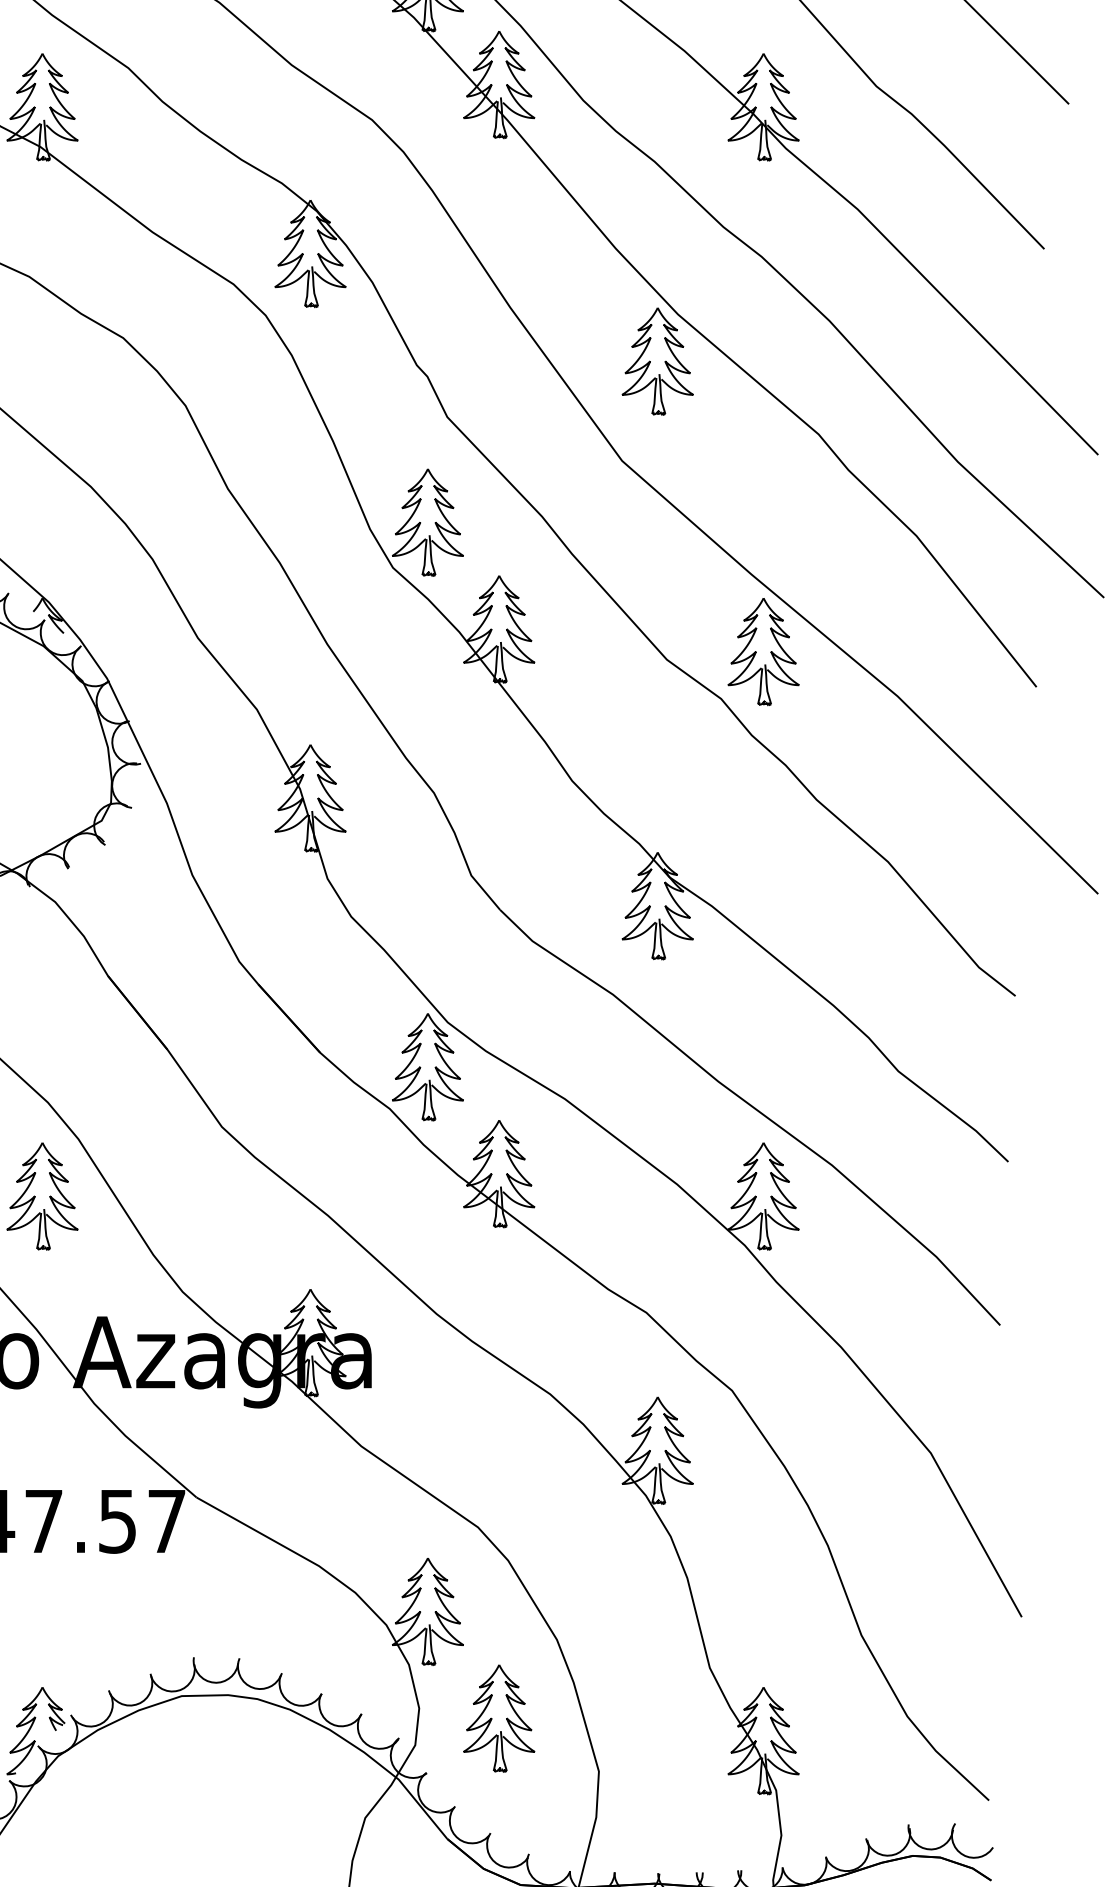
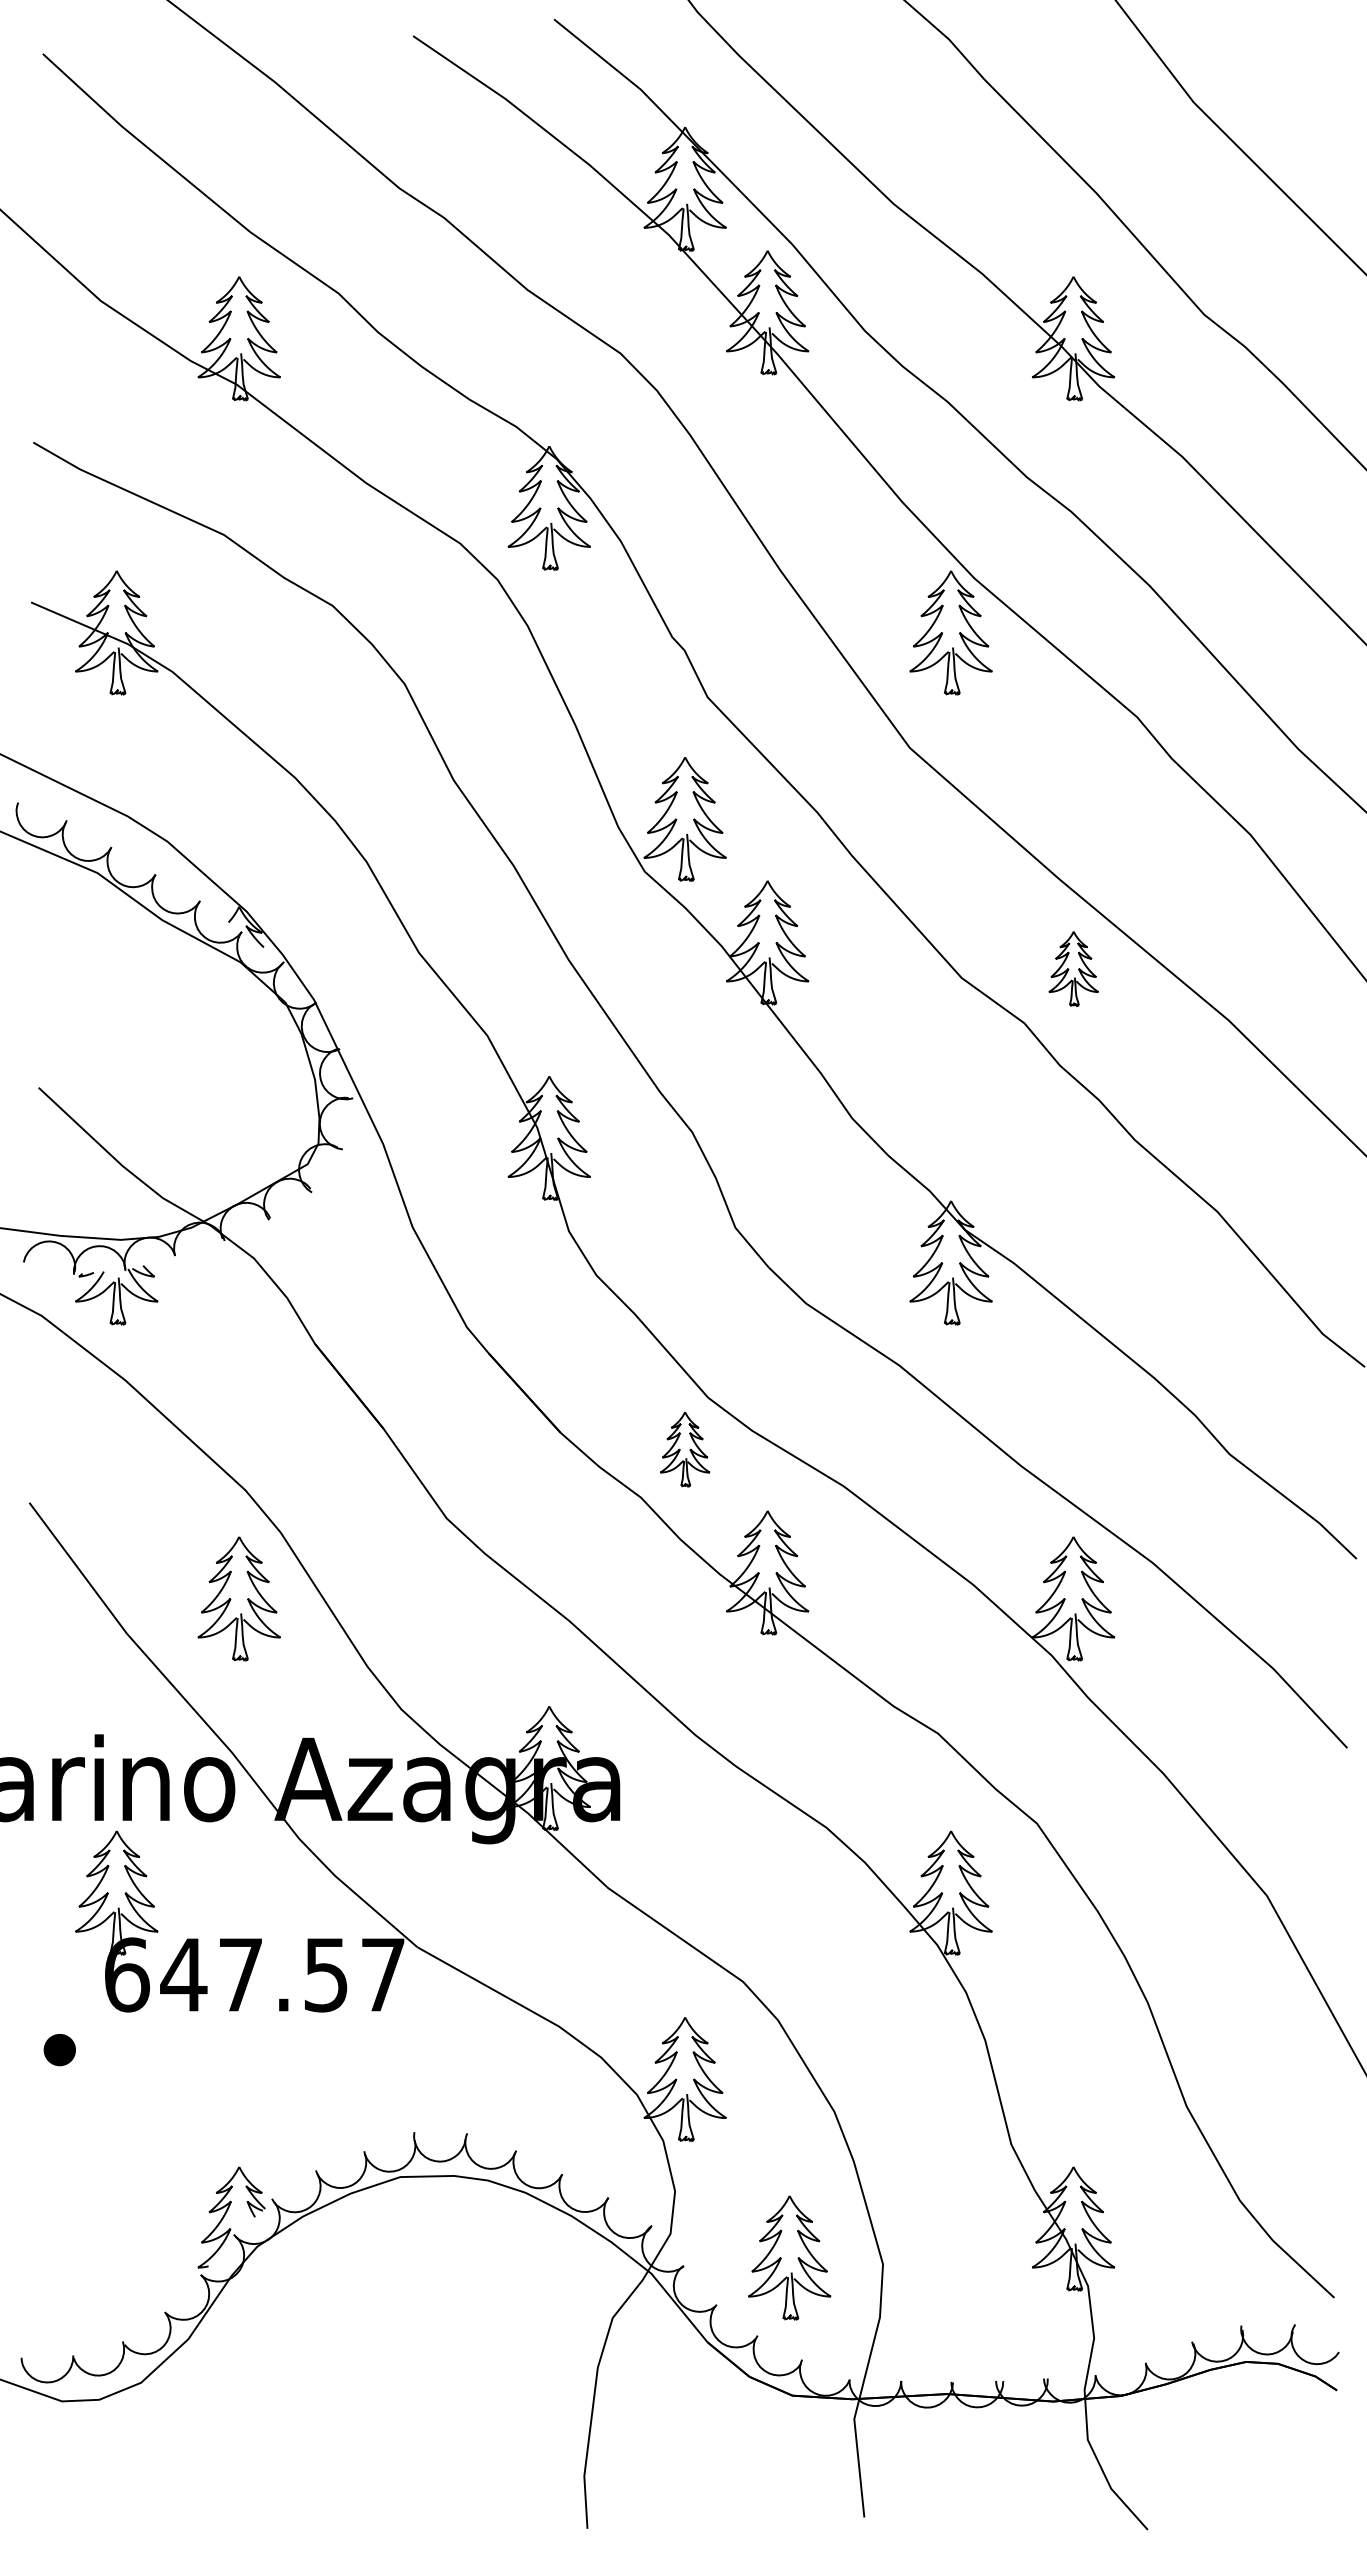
part: (763, 651) -> (1073, 968), size x0.6
part: (427, 1067) -> (684, 1449), size x0.6
part: (499, 1718) -> (789, 2257), moved

